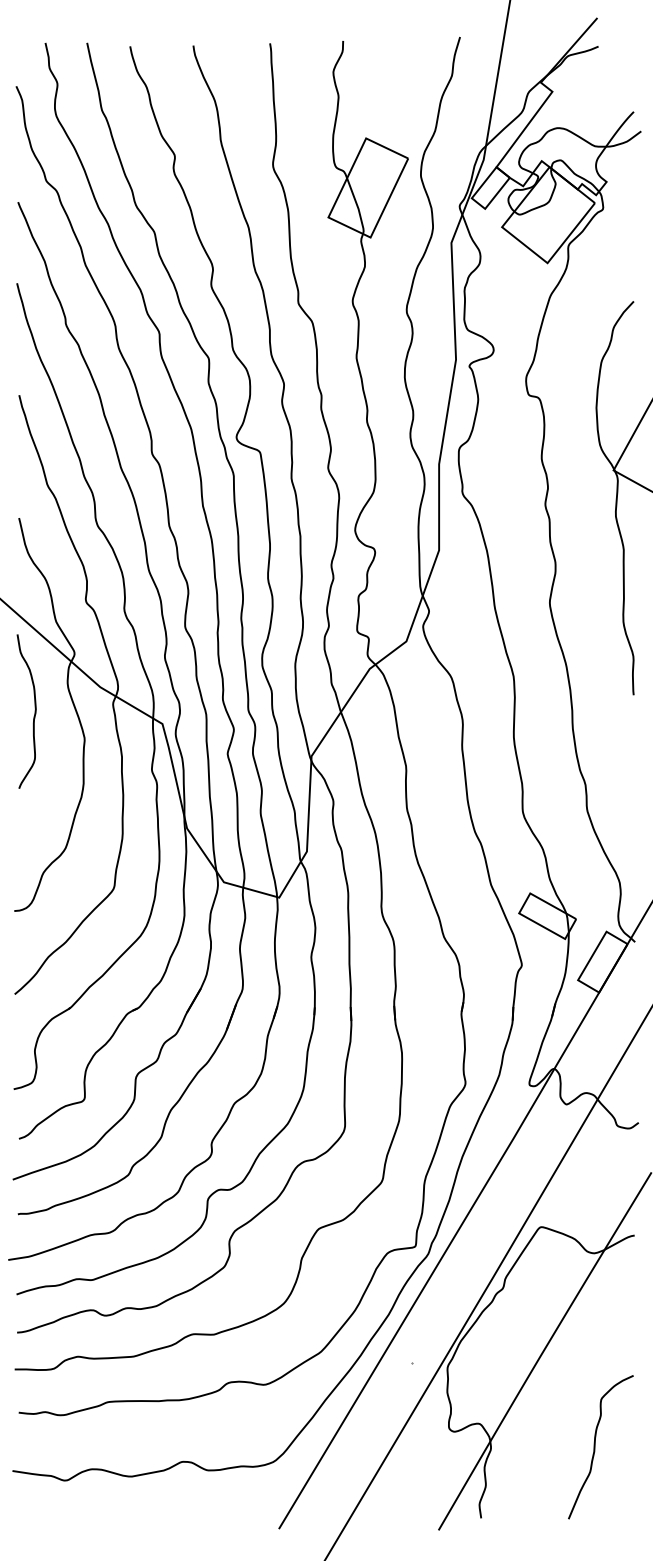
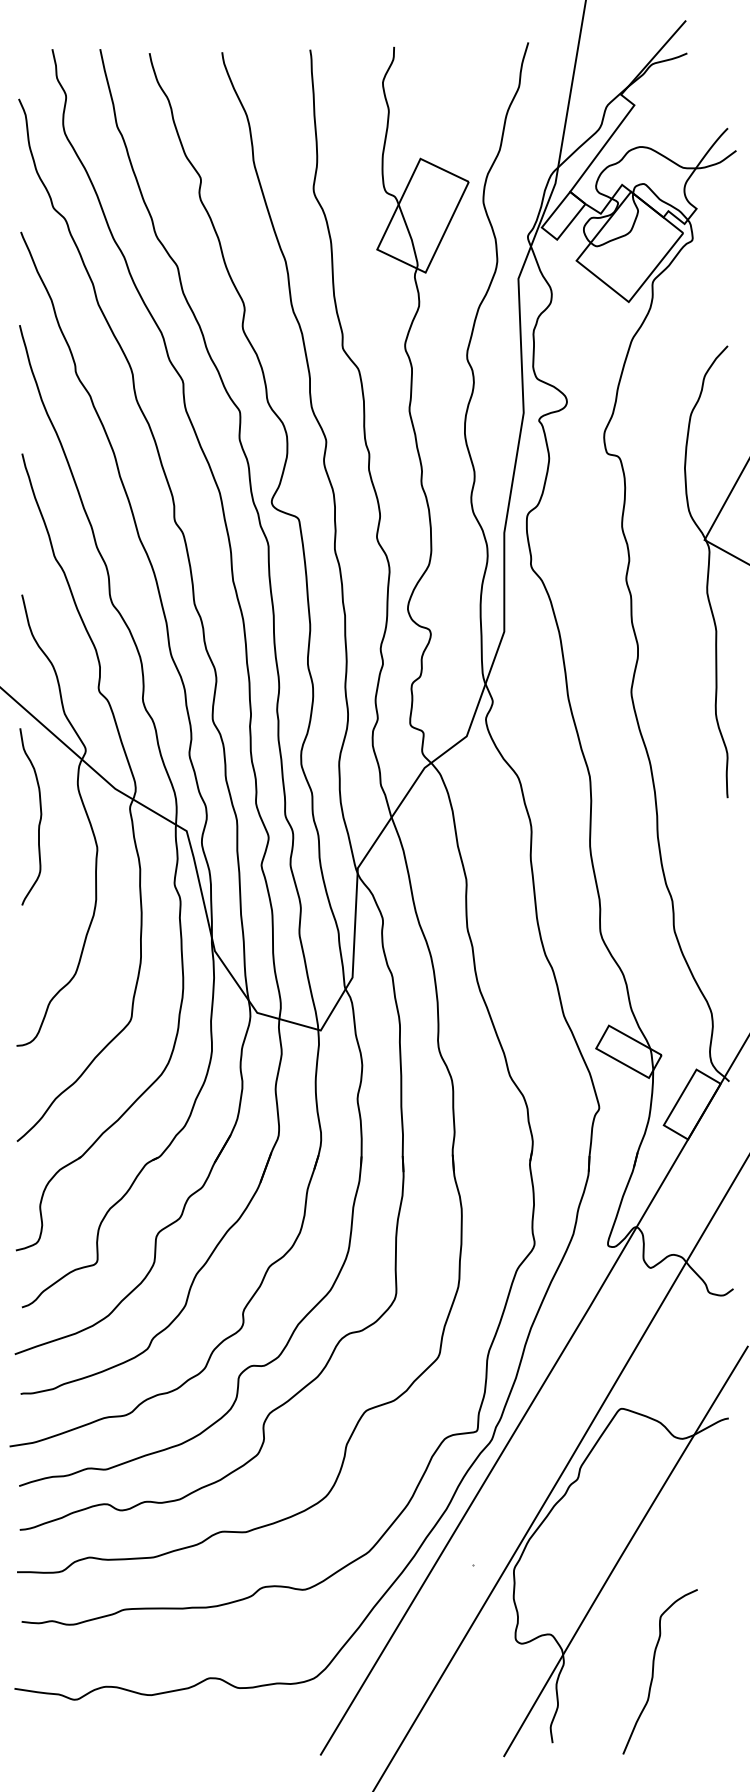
curve: (595, 1447) -> (653, 1672), moved

